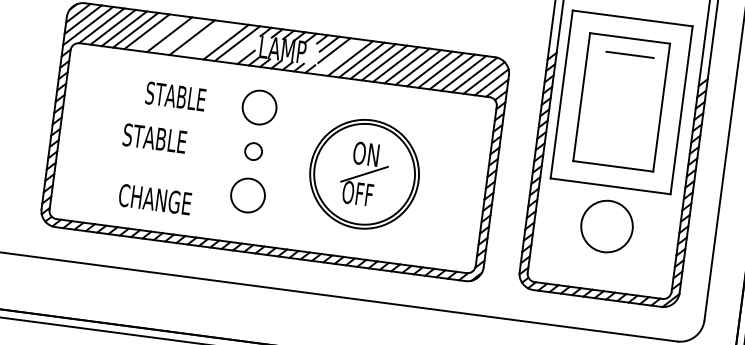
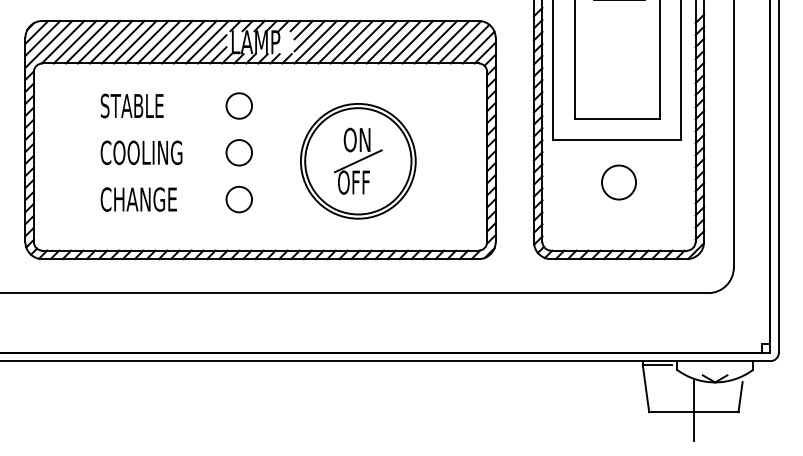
line: (157, 32) -> (122, 41), added
line: (181, 35) -> (147, 41), added
line: (203, 38) -> (171, 41), added
line: (215, 40) -> (183, 41), added
line: (241, 51) -> (212, 49), added
line: (339, 56) -> (315, 41), added
text: (175, 95) -> (131, 105), moved
circle: (258, 106) -> (238, 105), size x0.71
text: (161, 139) -> (141, 152), STABLE -> COOLING
circle: (253, 151) -> (238, 152), size x1.43
circle: (247, 195) -> (238, 199), size x0.71
text: (154, 199) -> (138, 199), moved
circle: (606, 226) -> (618, 182), size x0.62

